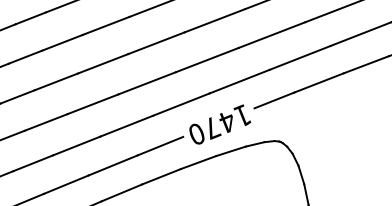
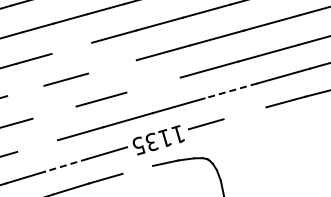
line: (105, 24) -> (71, 47), removed
line: (156, 42) -> (112, 66), removed
line: (299, 58) -> (230, 91), solid -> dashed
line: (207, 59) -> (153, 84), removed
line: (56, 81) -> (25, 90), removed
line: (318, 83) -> (244, 113), removed
line: (93, 104) -> (54, 112), removed
text: (212, 128) -> (152, 142), 1470 -> 1135
line: (76, 145) -> (37, 145), removed
line: (198, 162) -> (137, 169), removed
line: (112, 165) -> (65, 165), solid -> dashed

